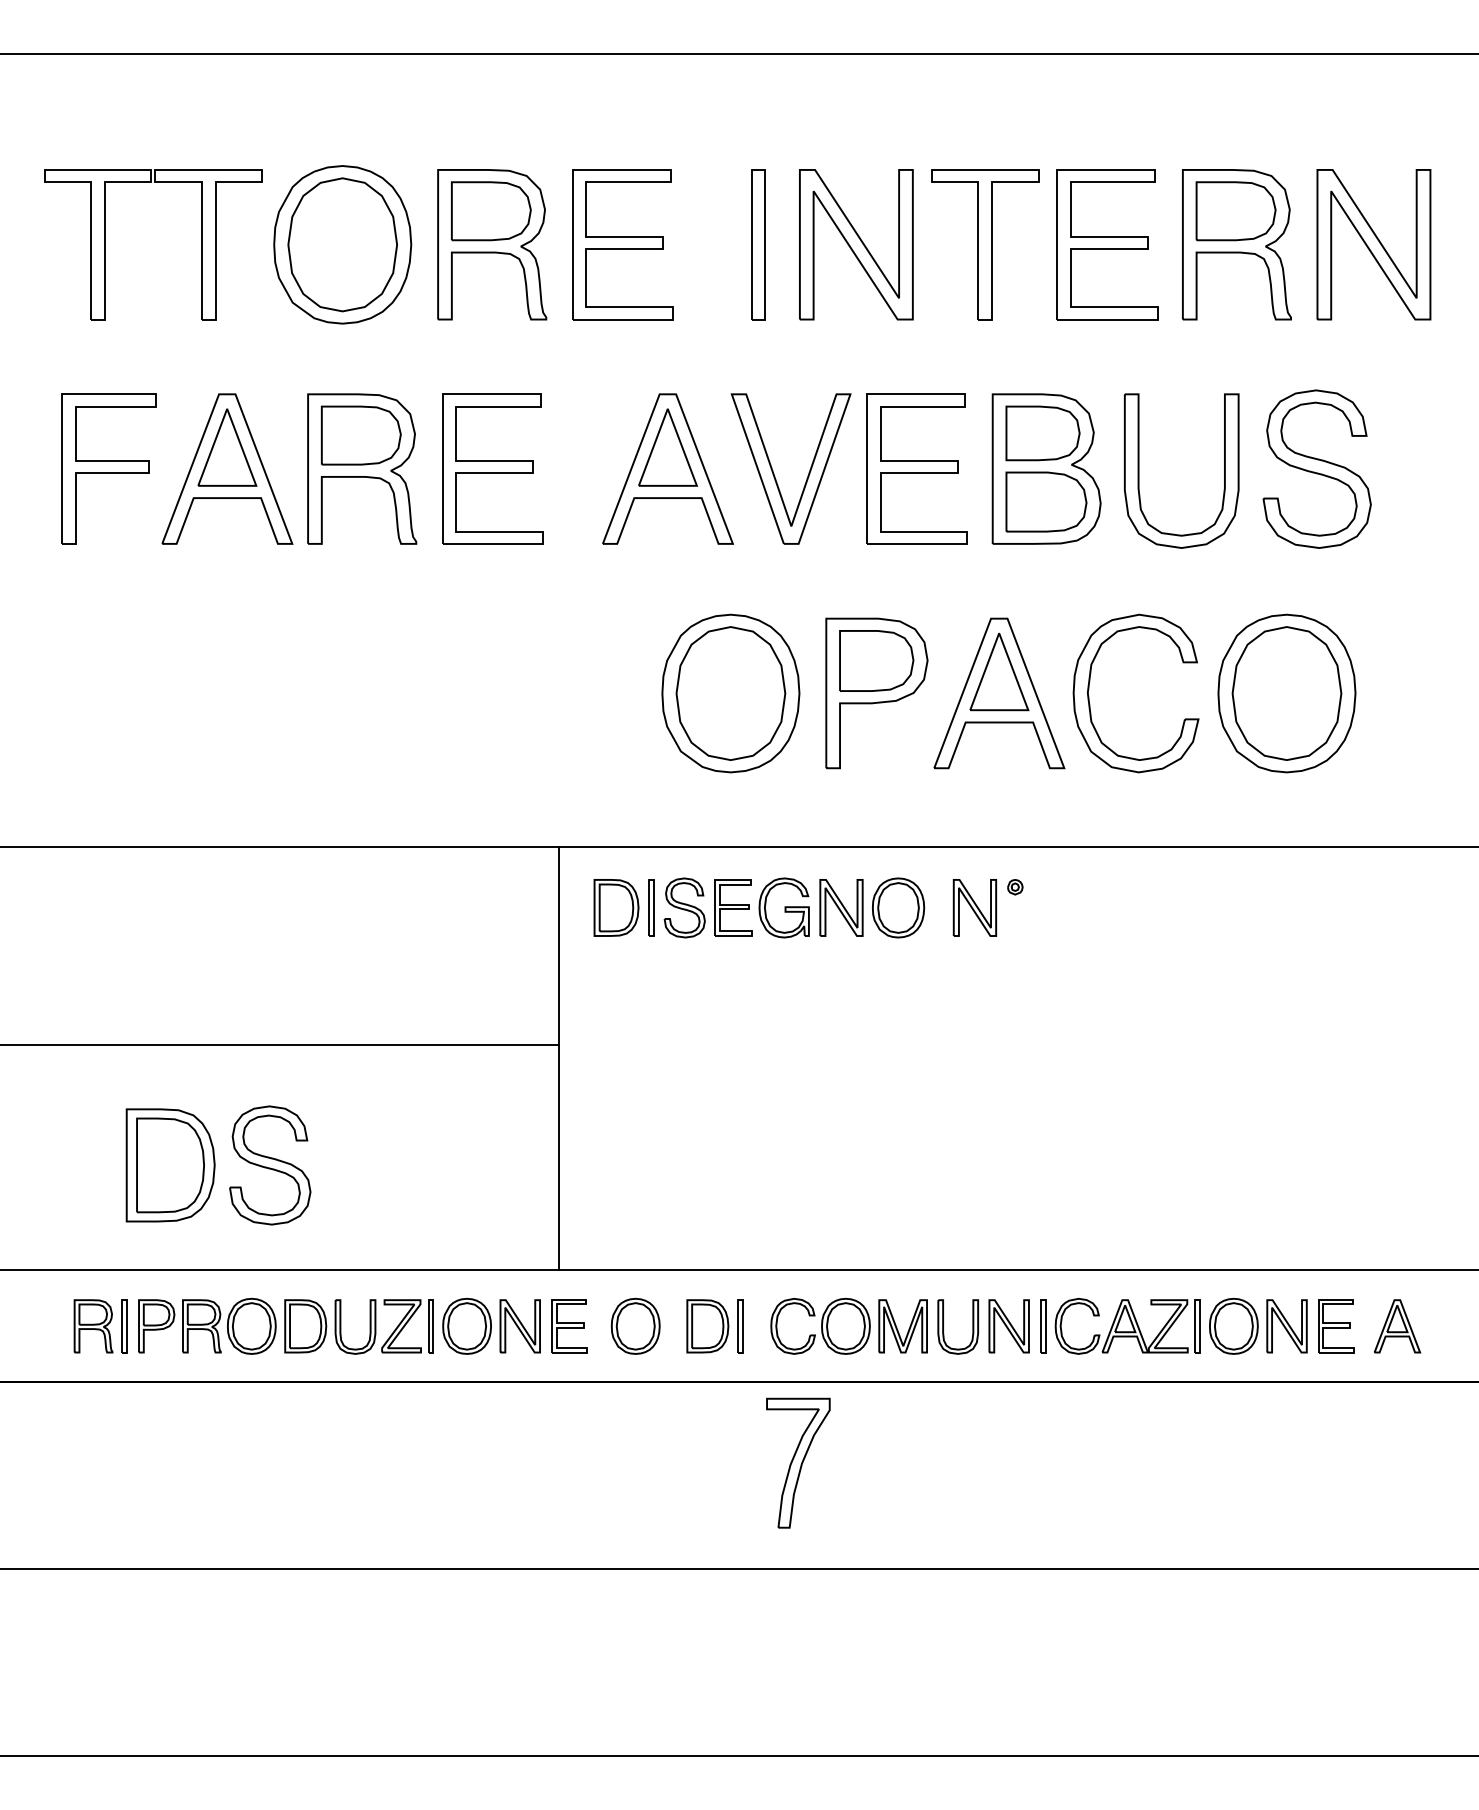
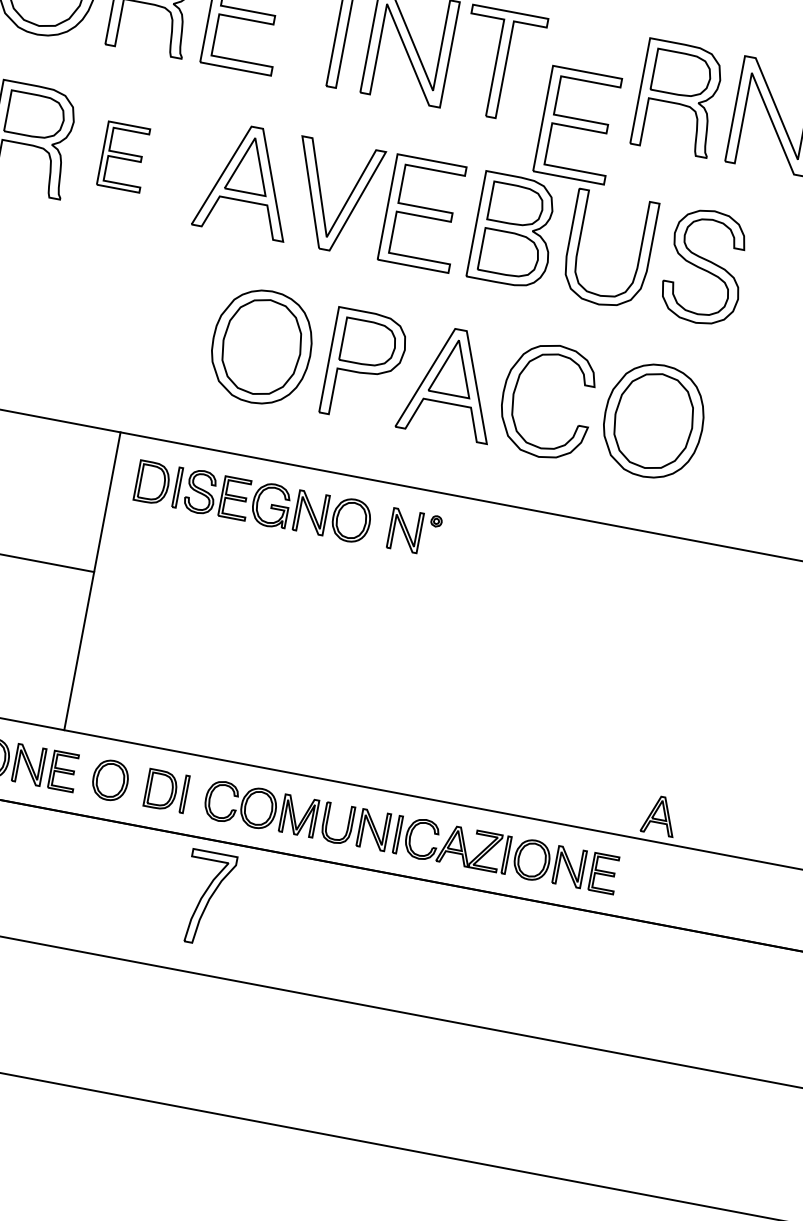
part: (1107, 244) -> (578, 125), moved
part: (492, 468) -> (123, 156), size x0.6
part: (1397, 1326) -> (659, 815), moved

